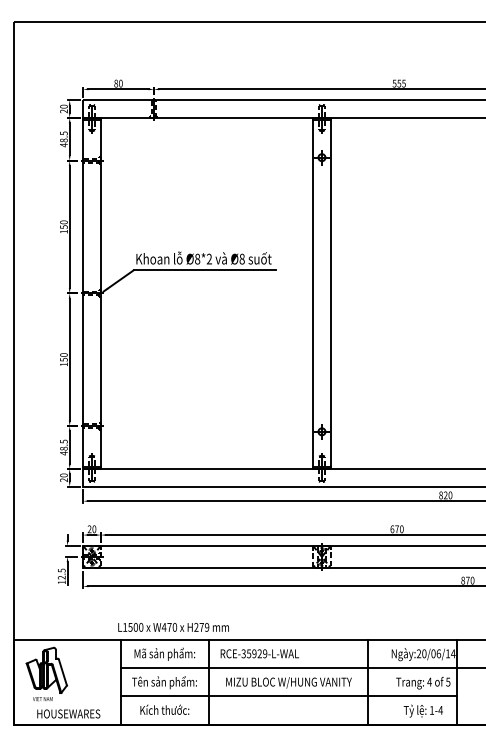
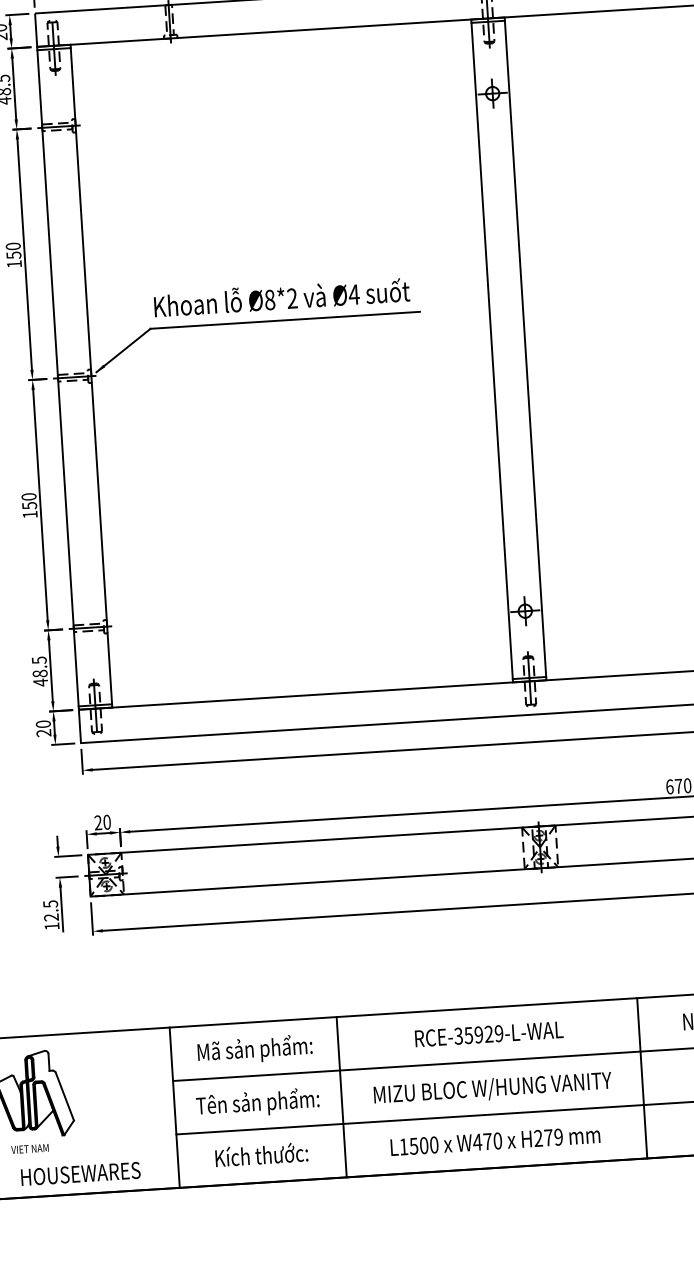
text: (241, 258) -> (352, 293), Ø8 -> Ø4
text: (173, 627) -> (495, 1141), moved
text: (259, 653) -> (488, 1033), moved

